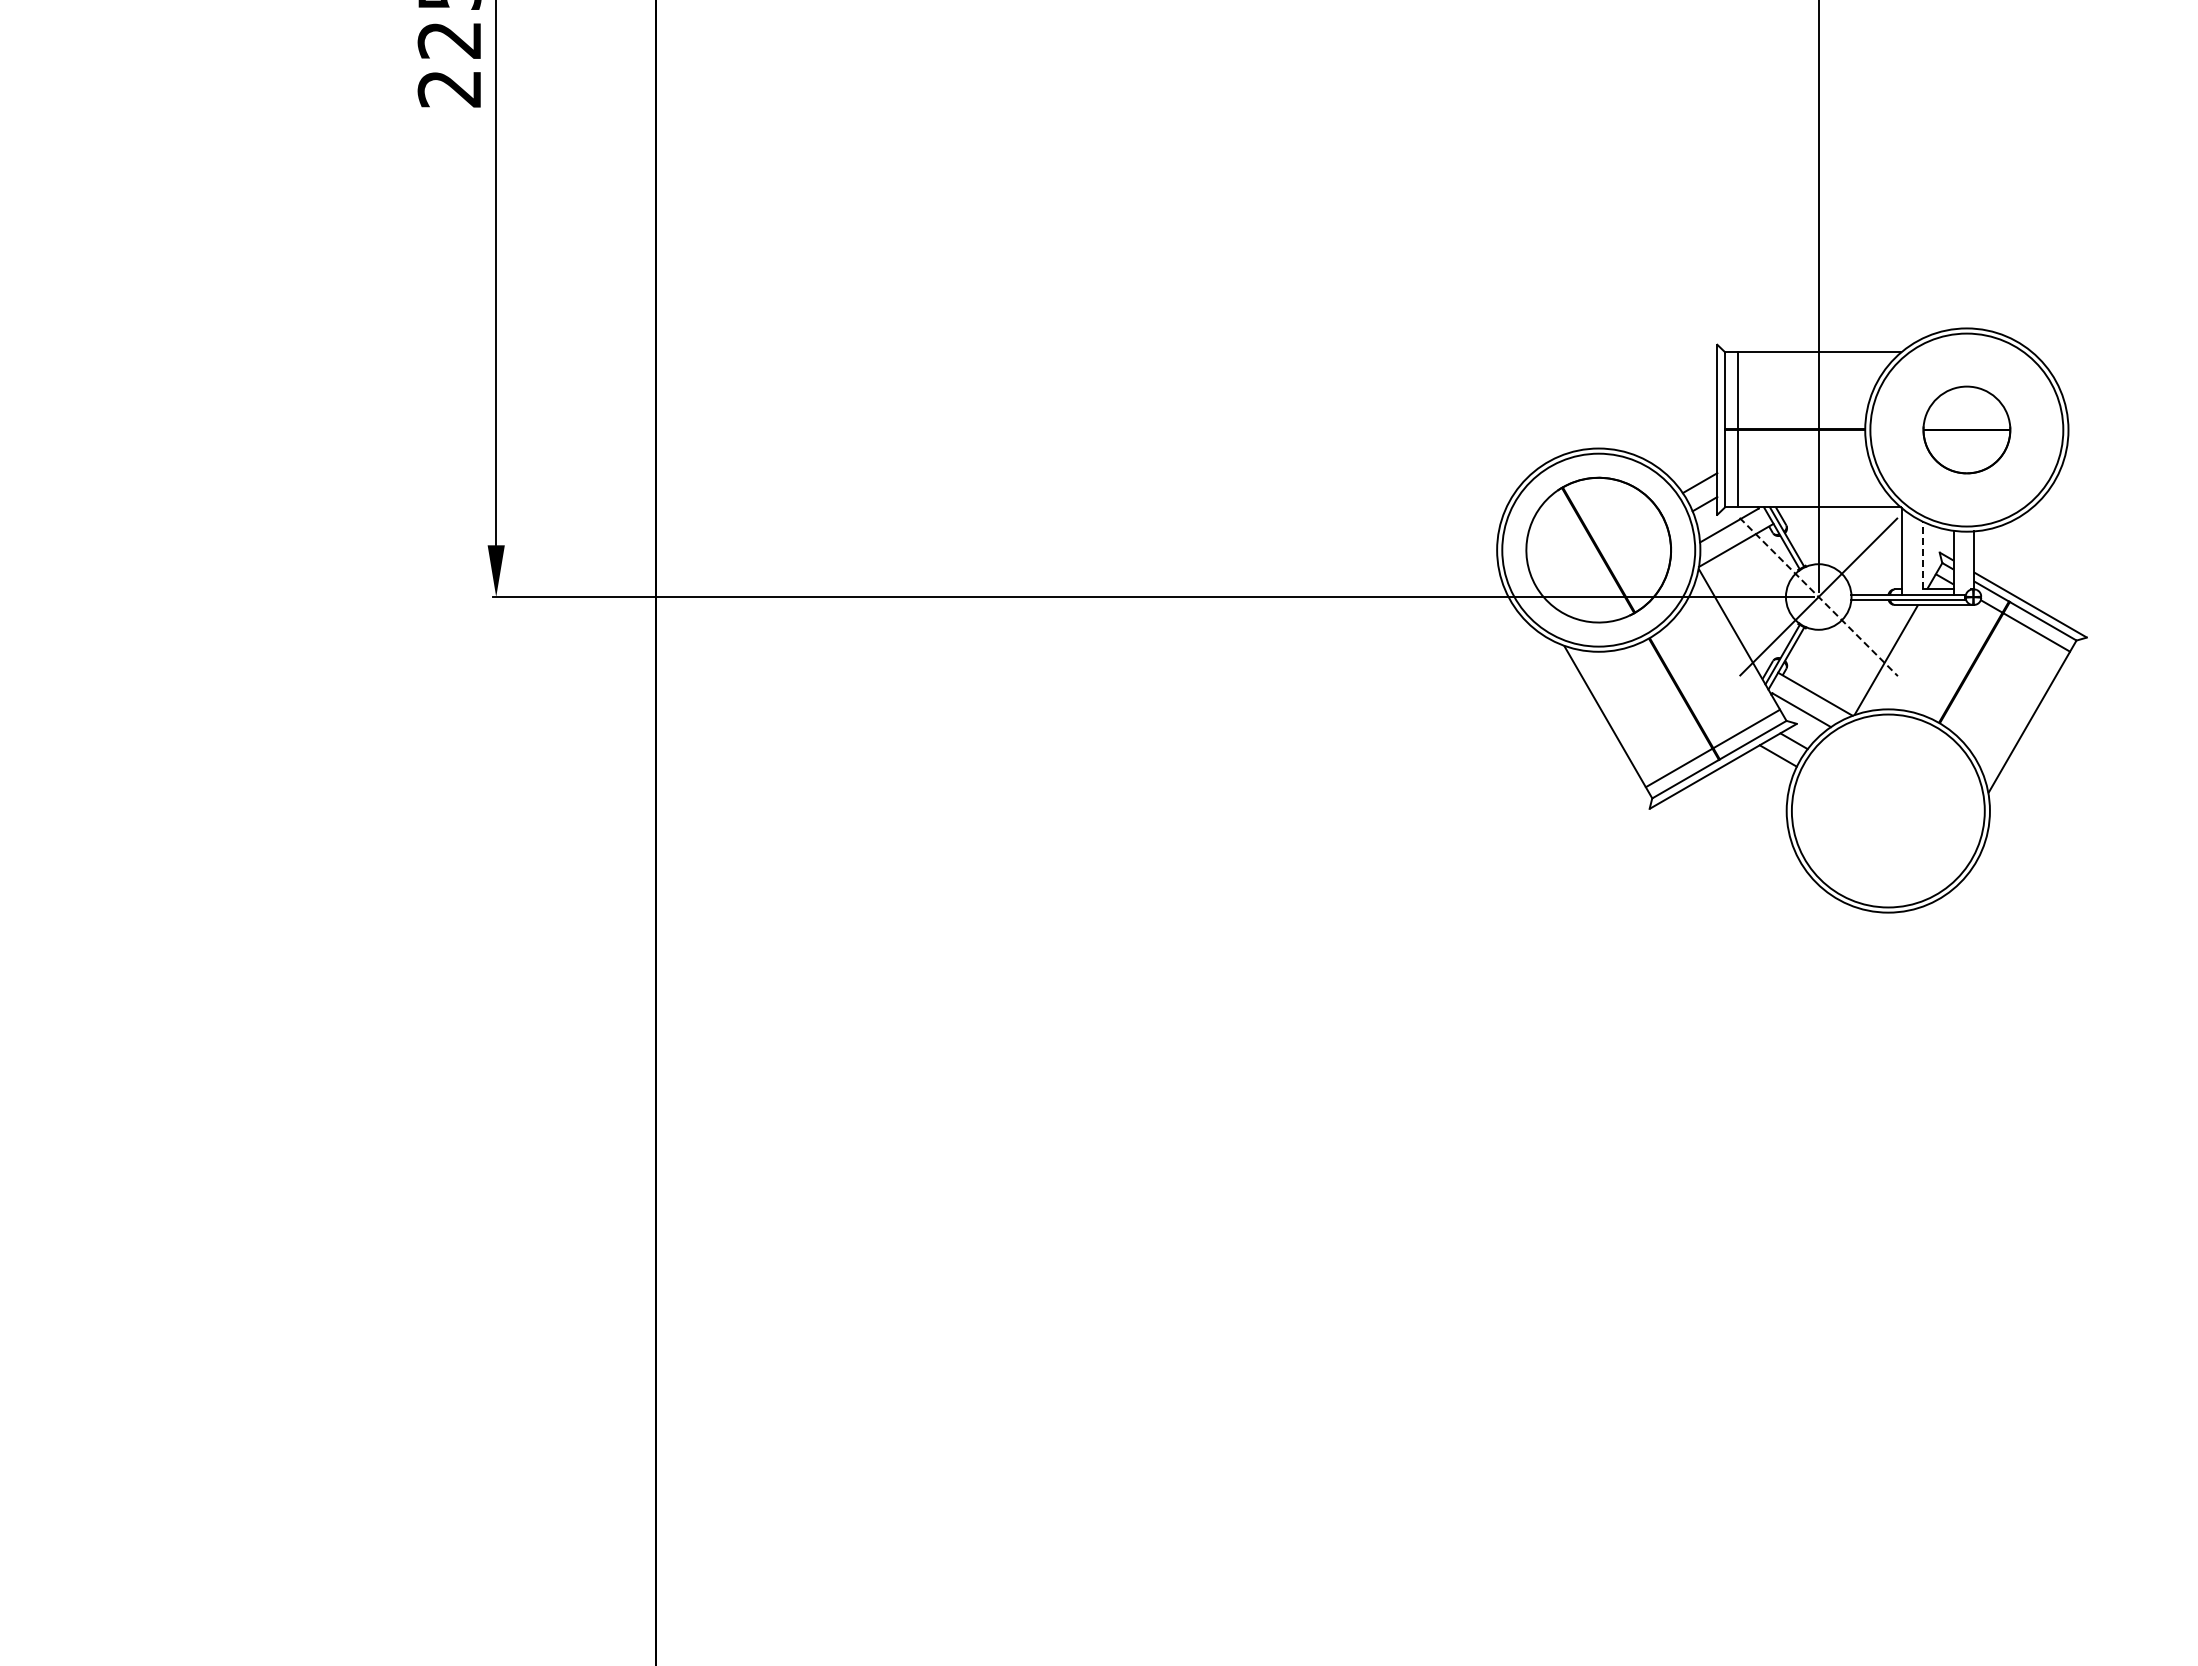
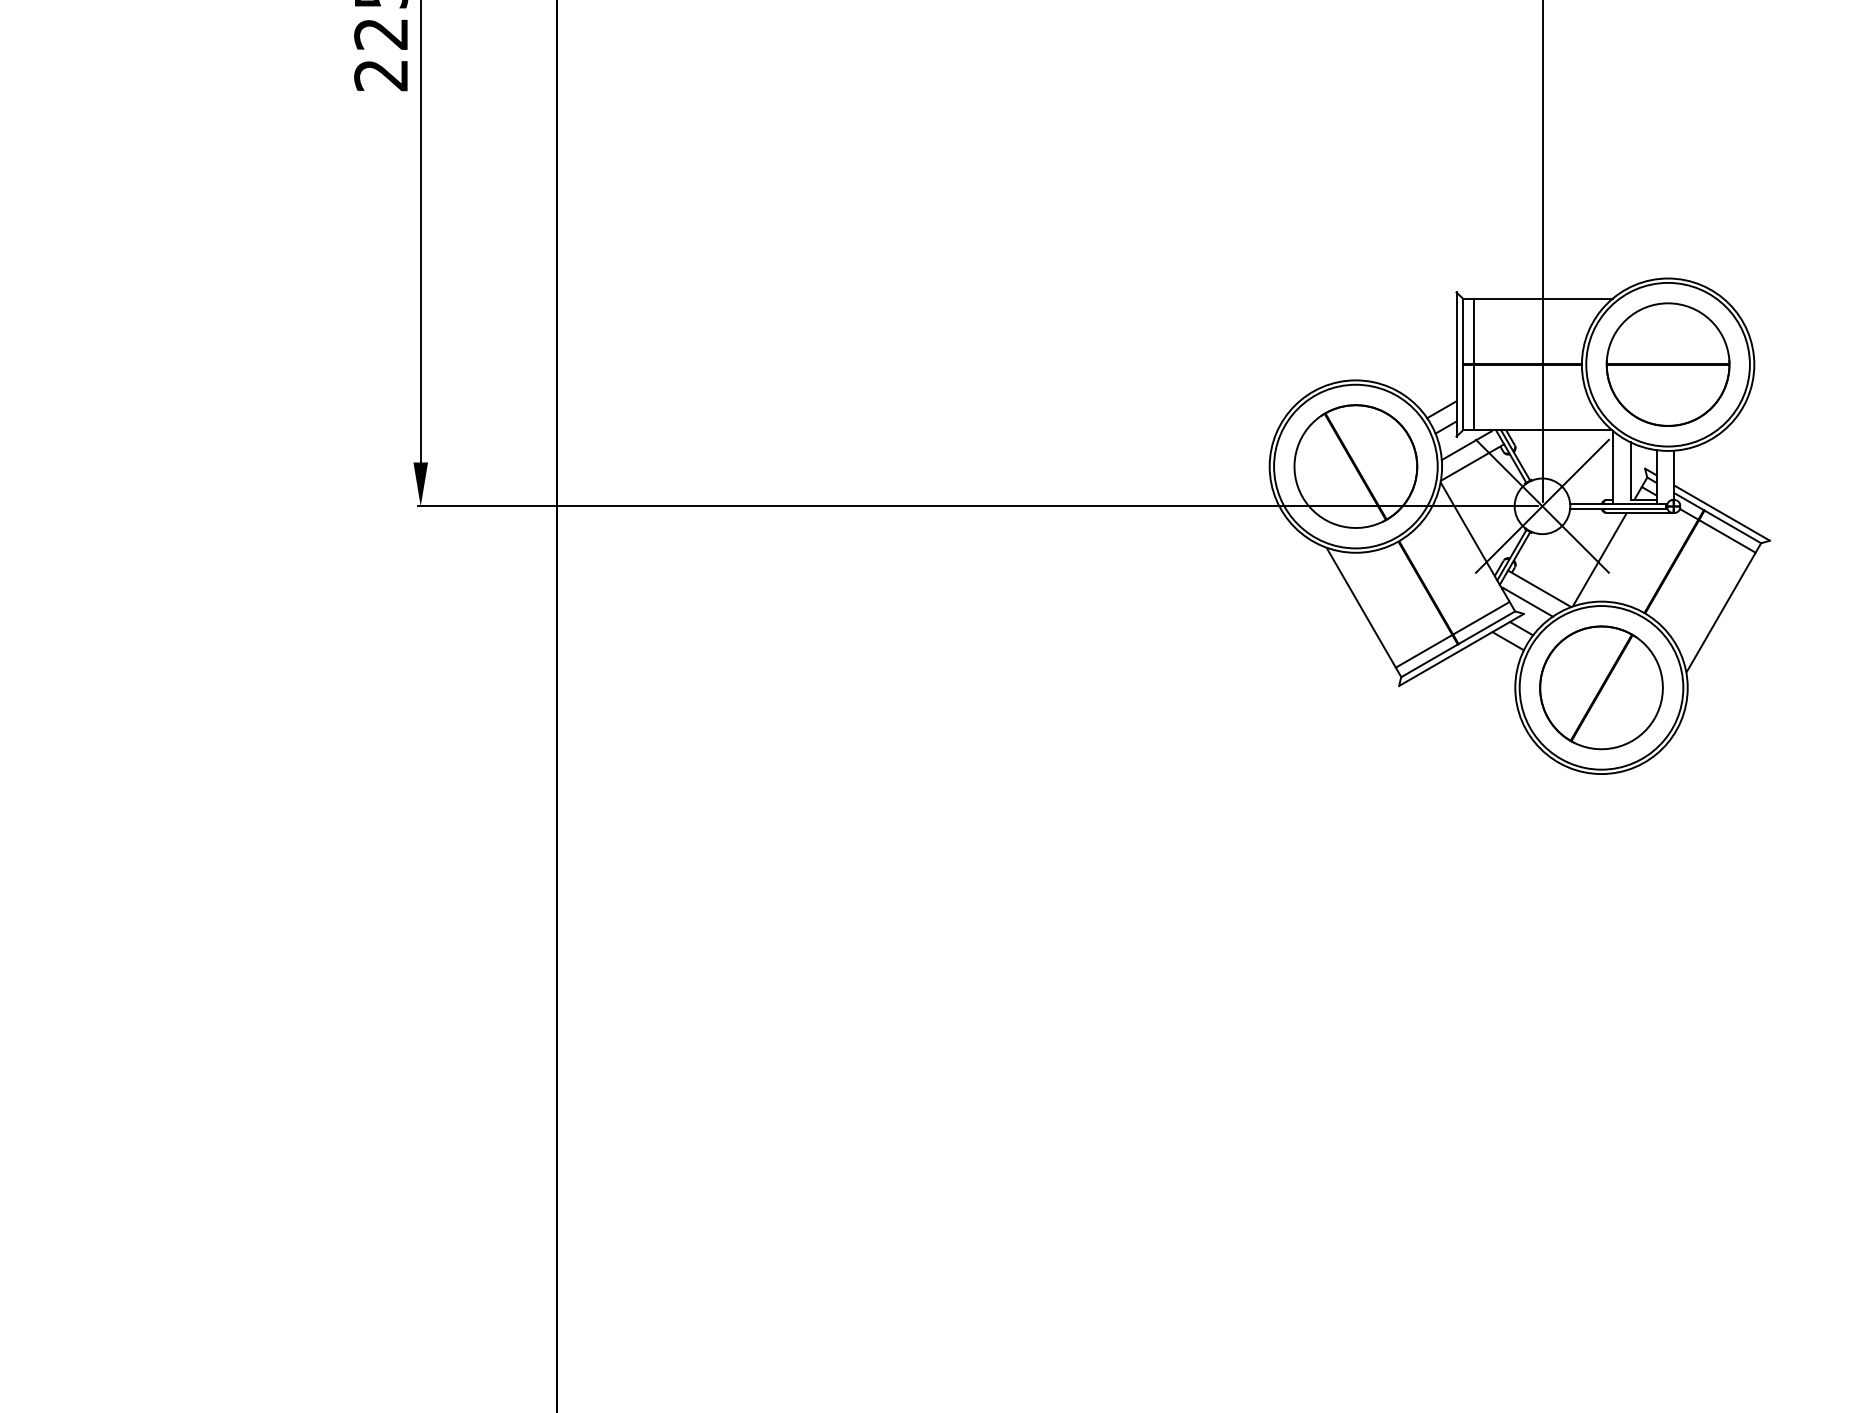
part: (1966, 429) -> (1667, 364), size x1.67
line: (1922, 555) -> (1630, 471), dashed -> solid
line: (1818, 597) -> (1542, 506), dashed -> solid
part: (1888, 810) -> (1601, 687), added

